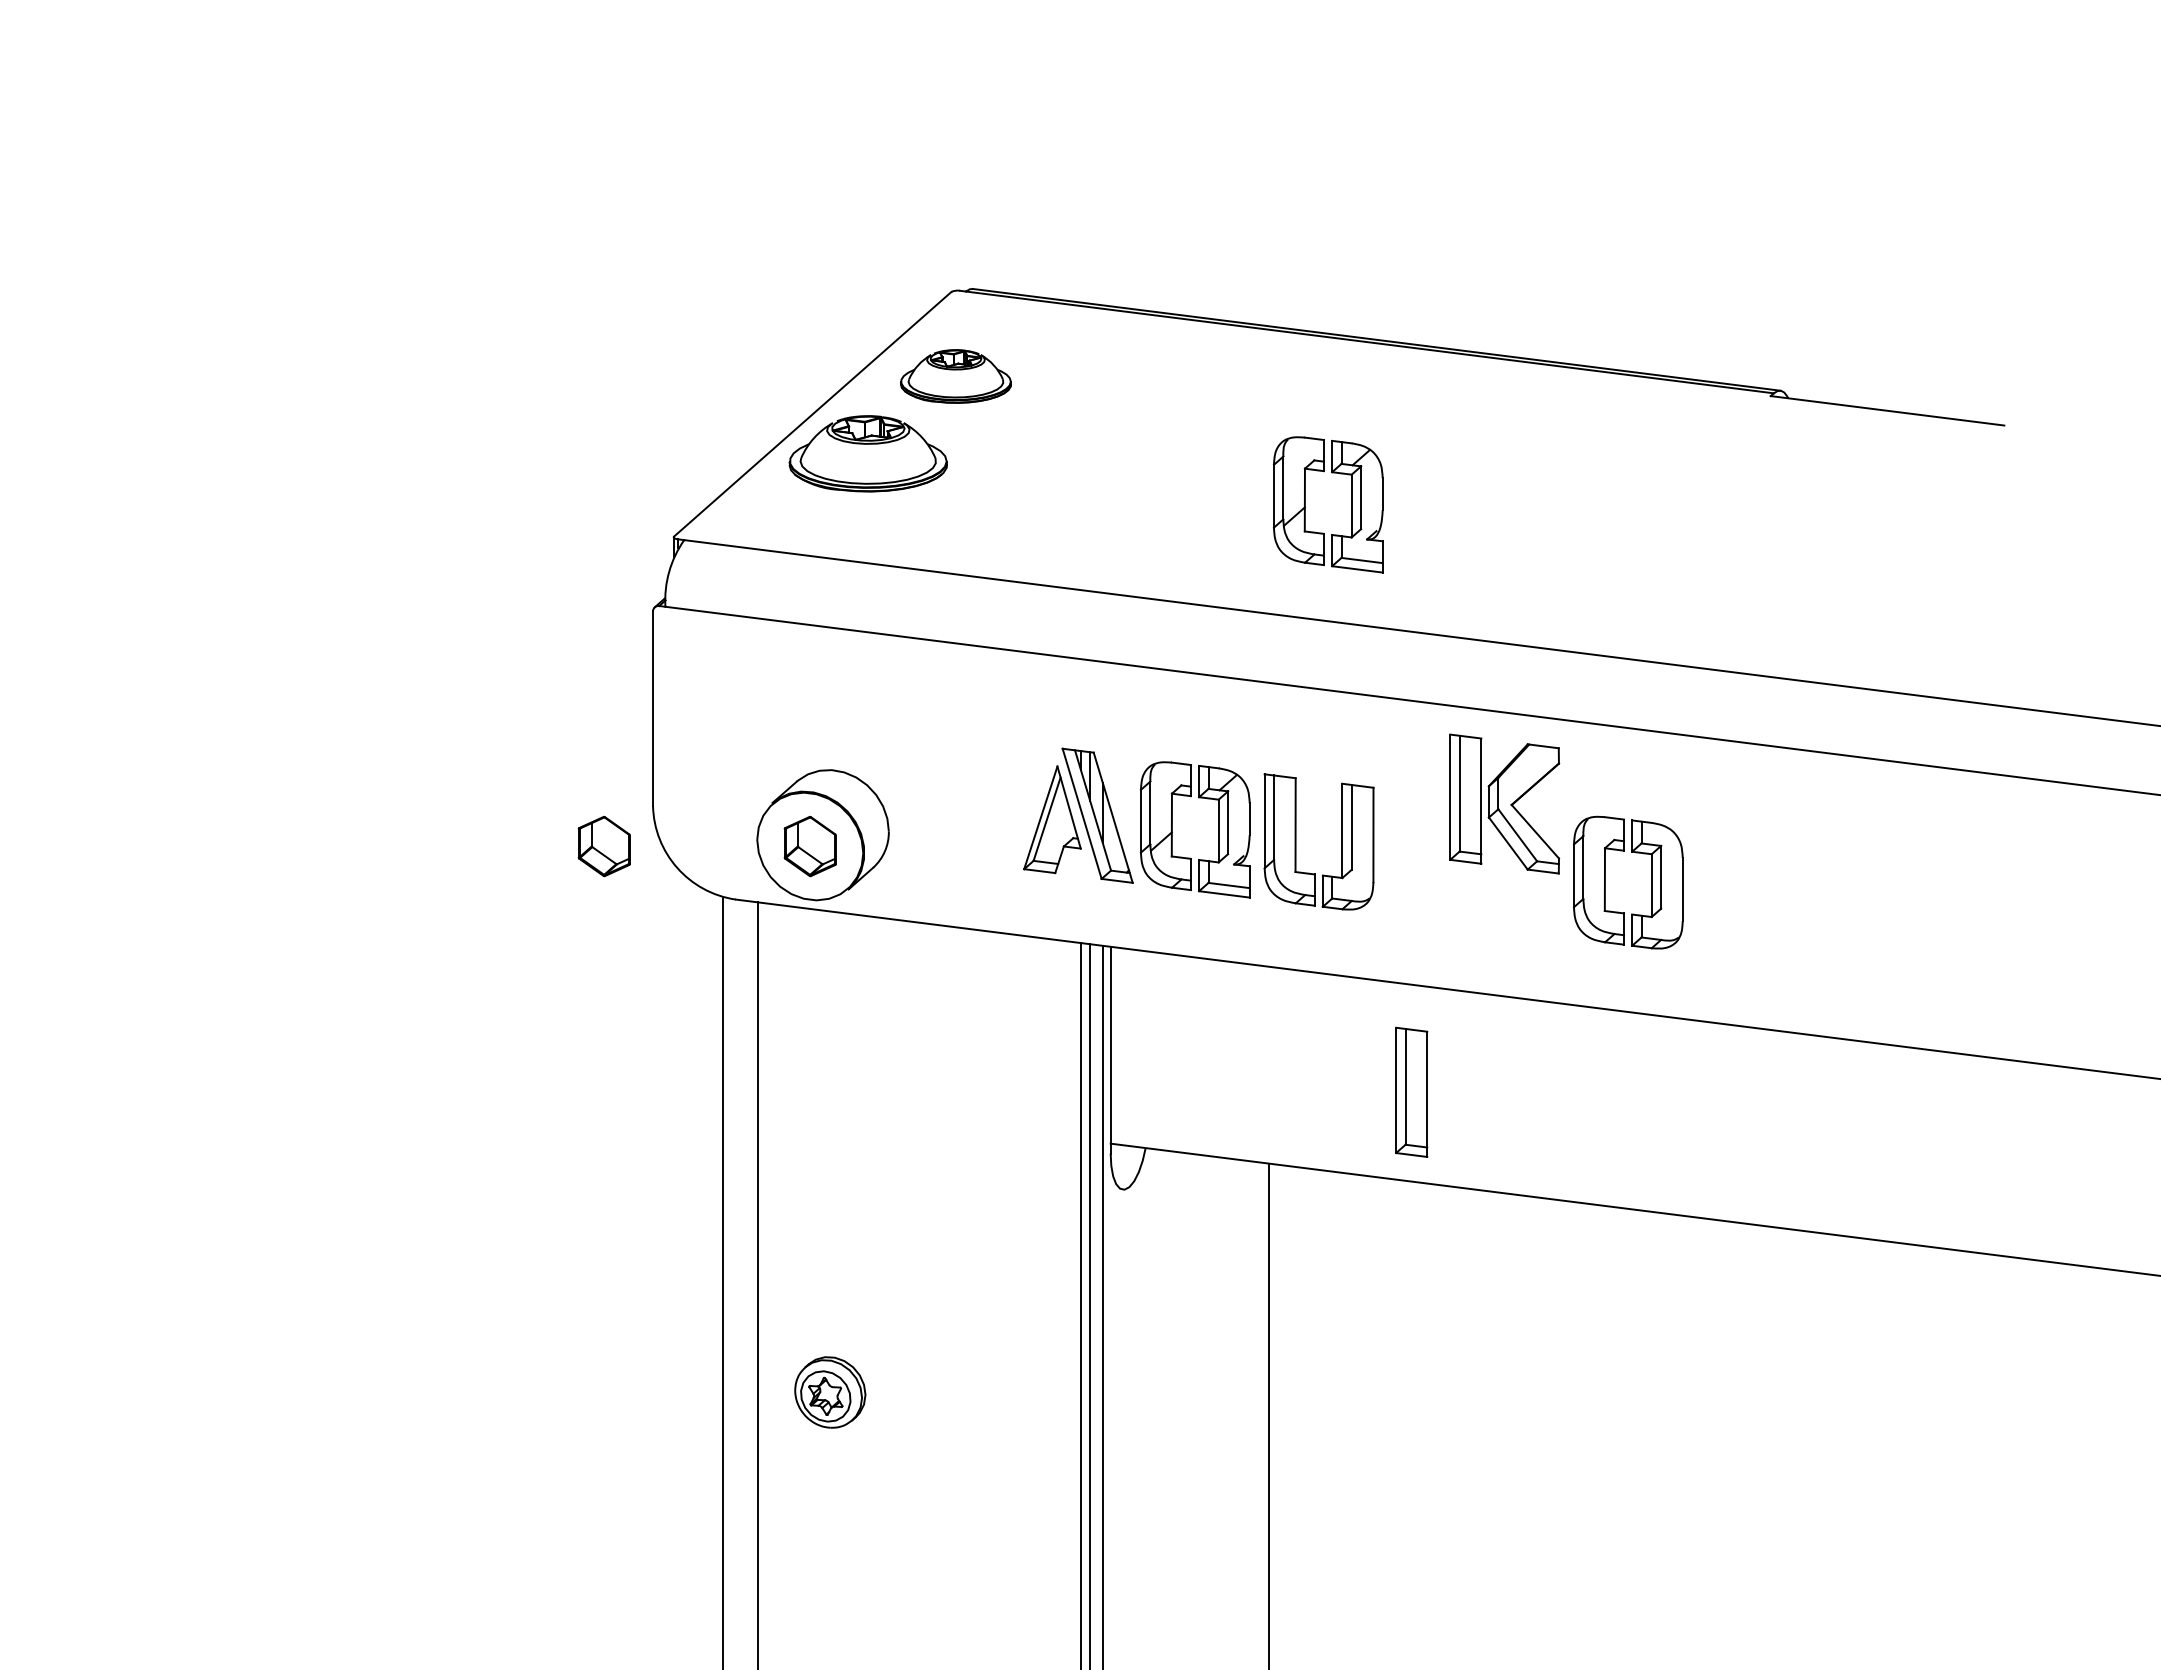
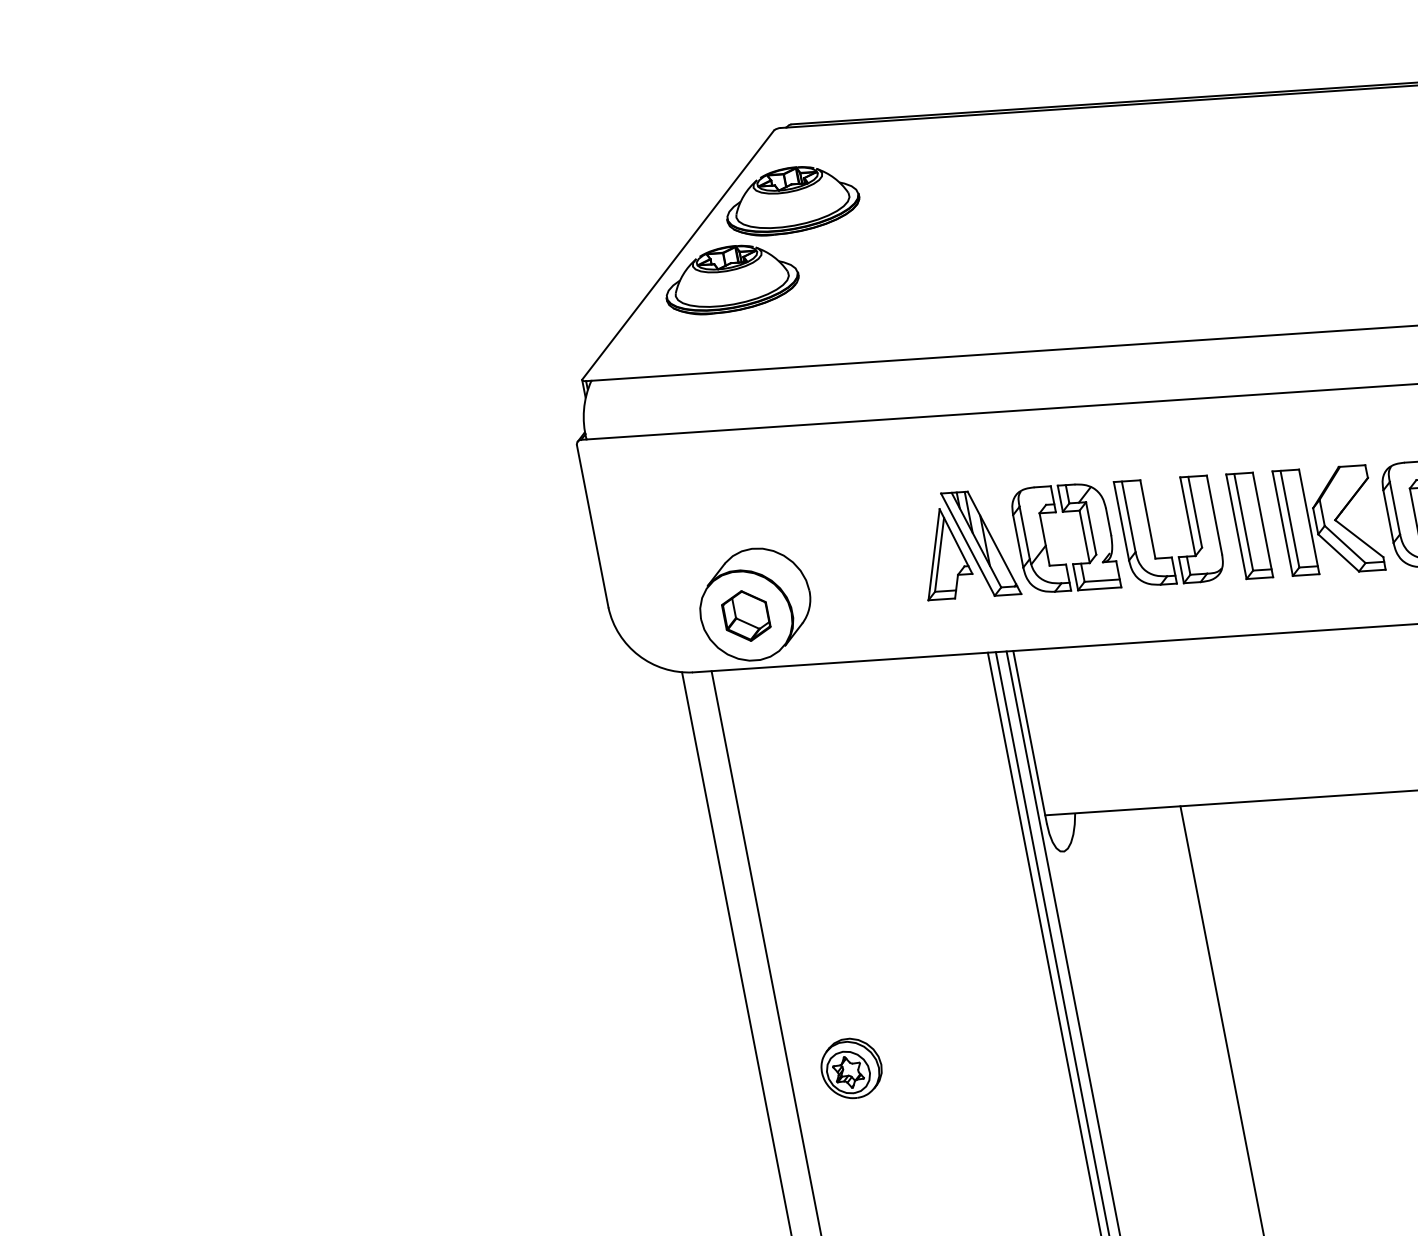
part: (955, 376) -> (791, 200), size x1.43
part: (1305, 504) -> (1104, 250), removed
part: (1504, 803) -> (1328, 520), moved
part: (603, 846) -> (573, 649), removed
part: (1411, 1091) -> (1249, 525), moved

